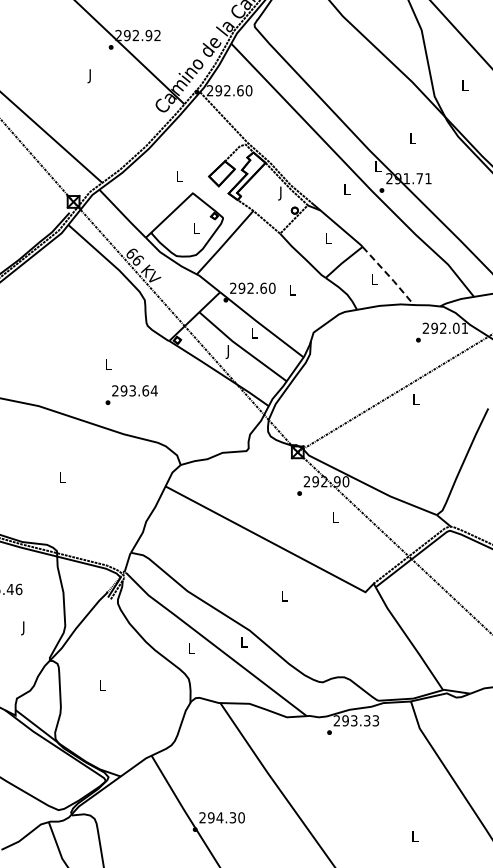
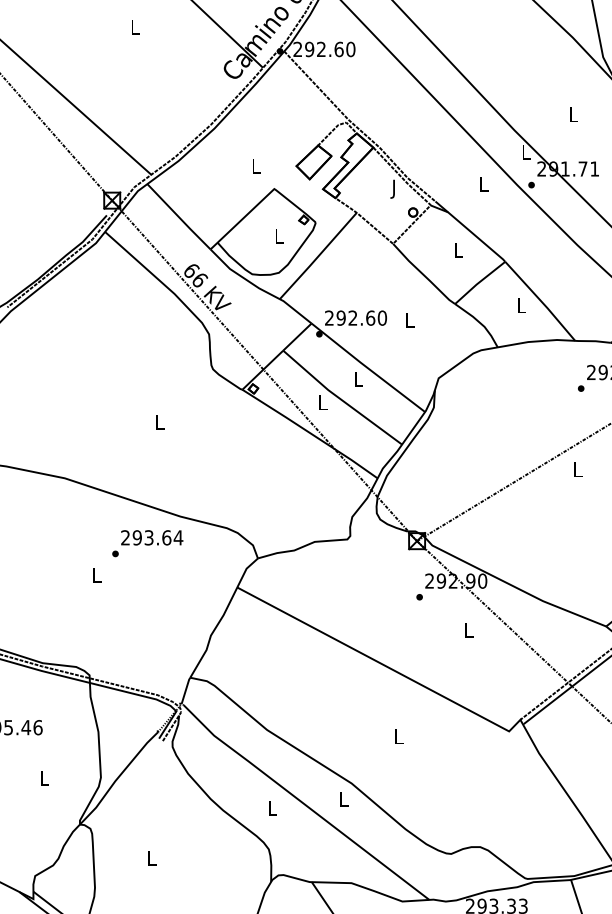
text: (90, 76) -> (135, 30), J -> L
line: (389, 276) -> (541, 302), dashed -> solid
text: (228, 351) -> (322, 404), J -> L
text: (131, 394) -> (147, 542), moved
text: (23, 628) -> (44, 780), J -> L

